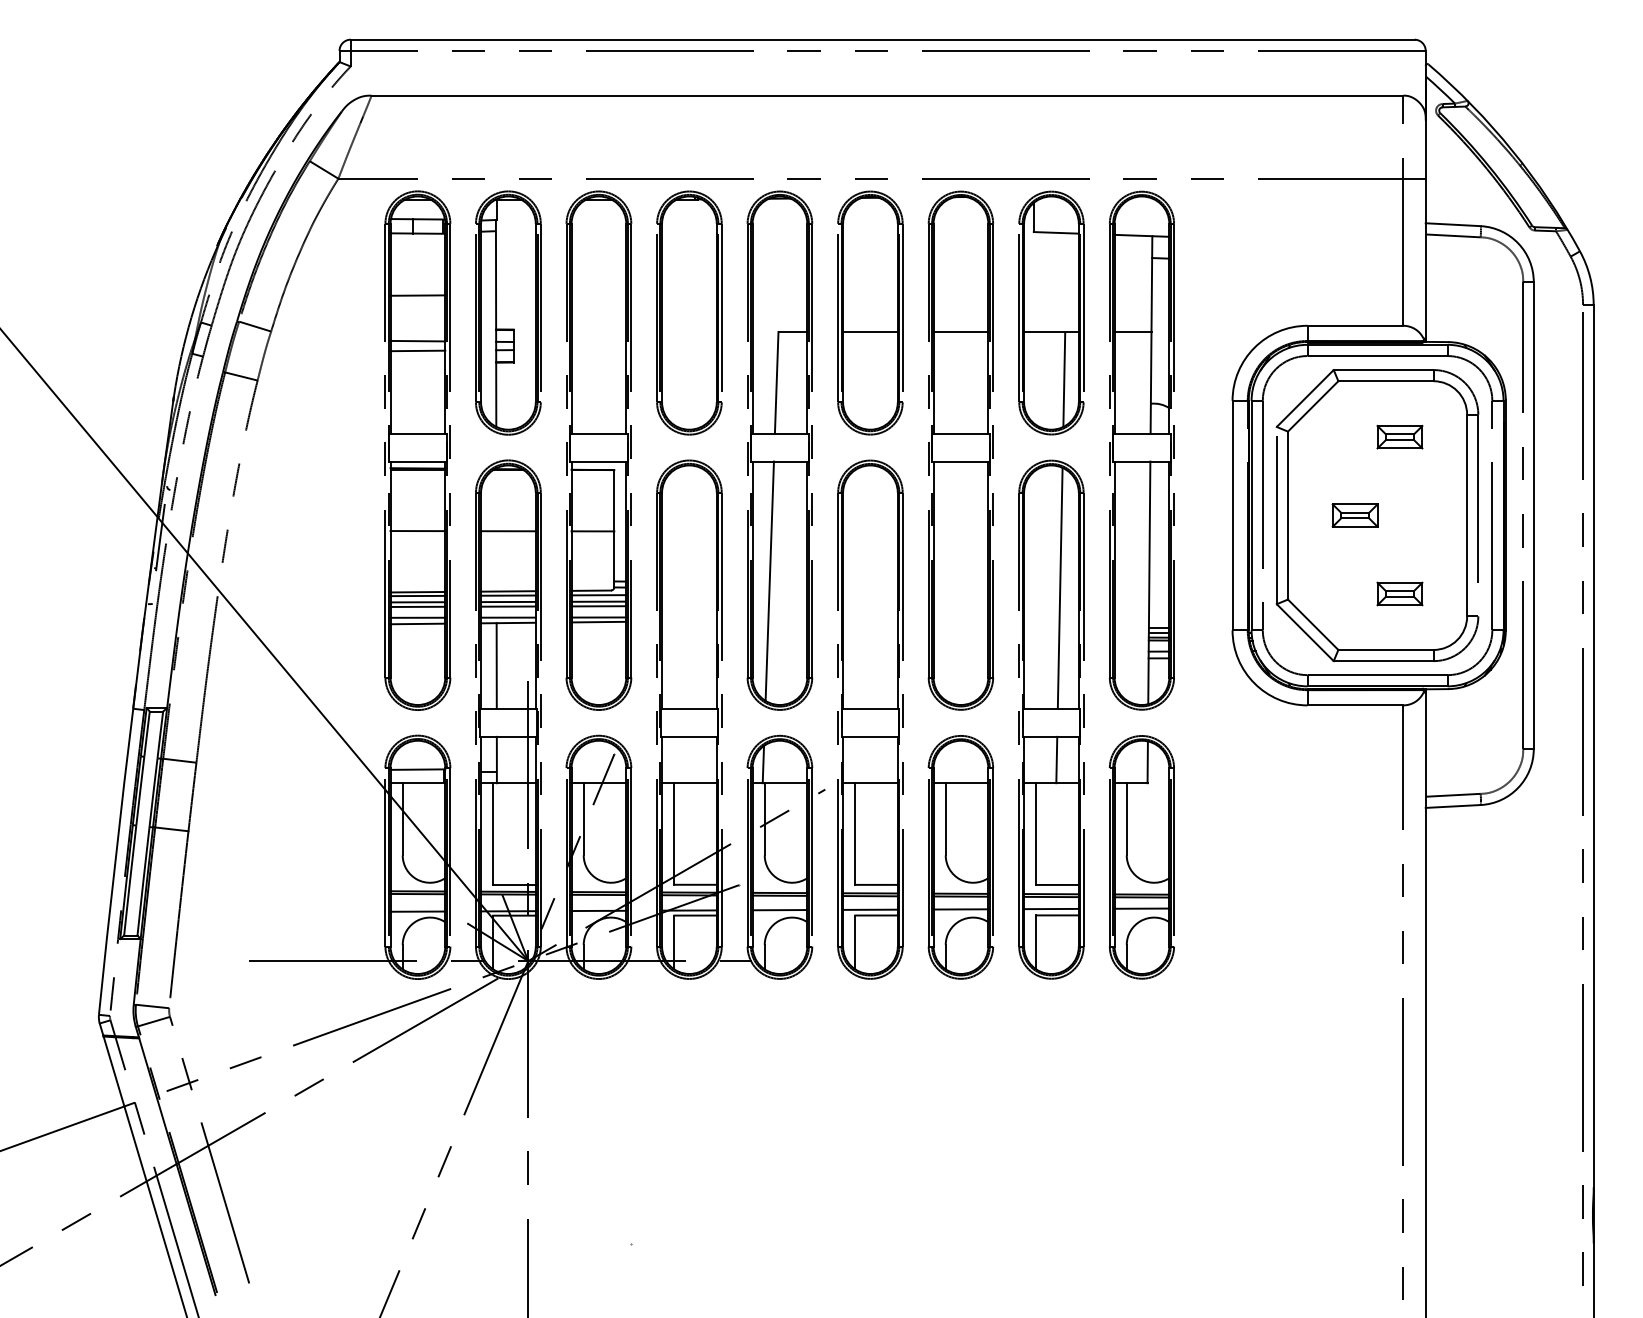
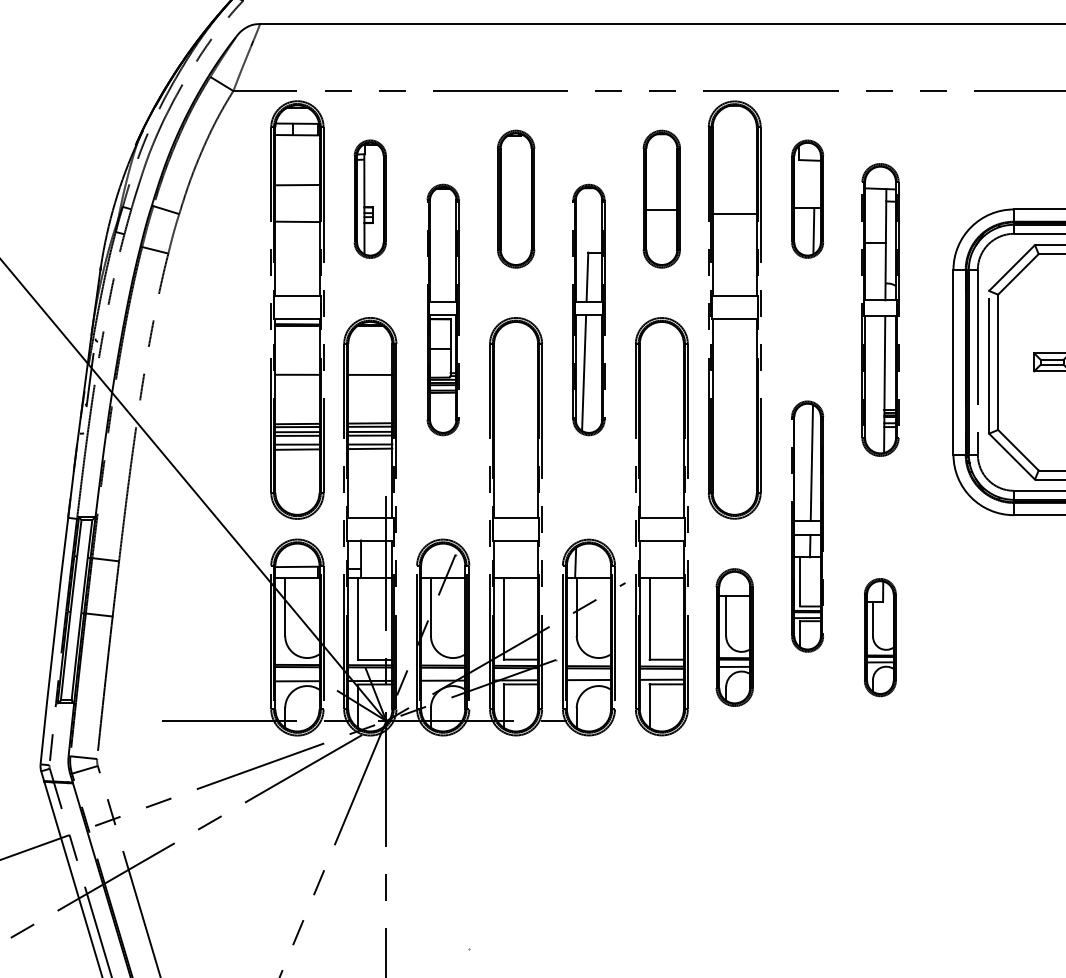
part: (508, 312) -> (370, 198), size x0.6
part: (689, 312) -> (516, 198), size x0.7
part: (870, 312) -> (661, 198), size x0.7
part: (1051, 312) -> (807, 198), size x0.6
line: (417, 350) -> (297, 229), removed
part: (598, 450) -> (442, 309), size x0.6
part: (779, 450) -> (588, 309), size x0.6
part: (1141, 450) -> (880, 309), size x0.7
line: (496, 665) -> (360, 483), removed
part: (1051, 719) -> (807, 526), size x0.6
part: (960, 857) -> (734, 637), size x0.7
part: (1141, 857) -> (880, 637), size x0.6

